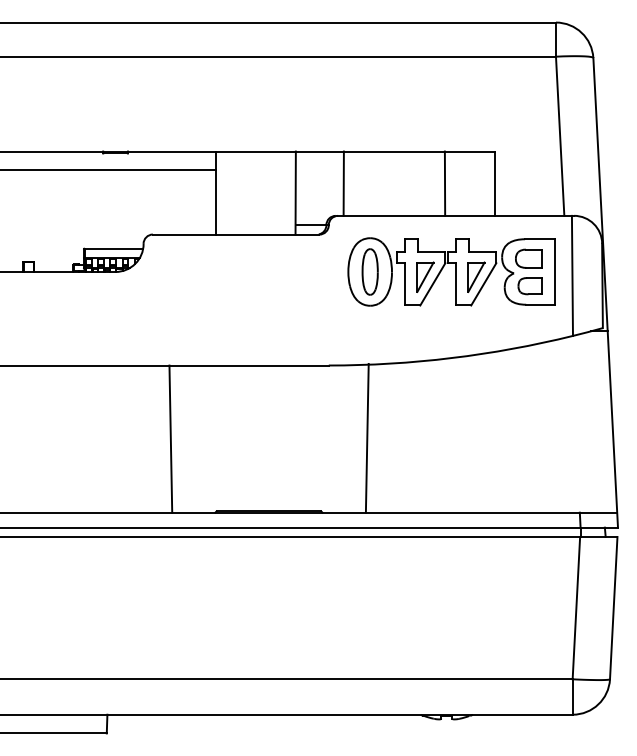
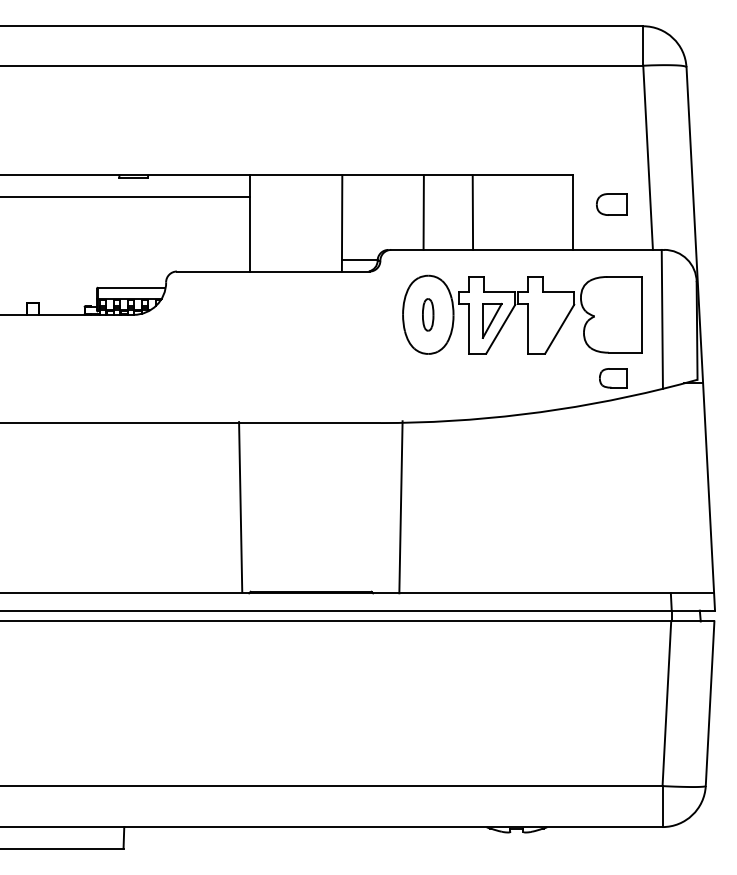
line: (343, 183) -> (423, 212), moved
line: (444, 183) -> (472, 212), moved
part: (528, 258) -> (611, 204), moved
part: (369, 271) -> (427, 314), size x0.6
part: (475, 276) -> (550, 320), removed
part: (530, 286) -> (613, 378), moved
line: (366, 438) -> (400, 507), moved
line: (170, 439) -> (240, 507), moved

